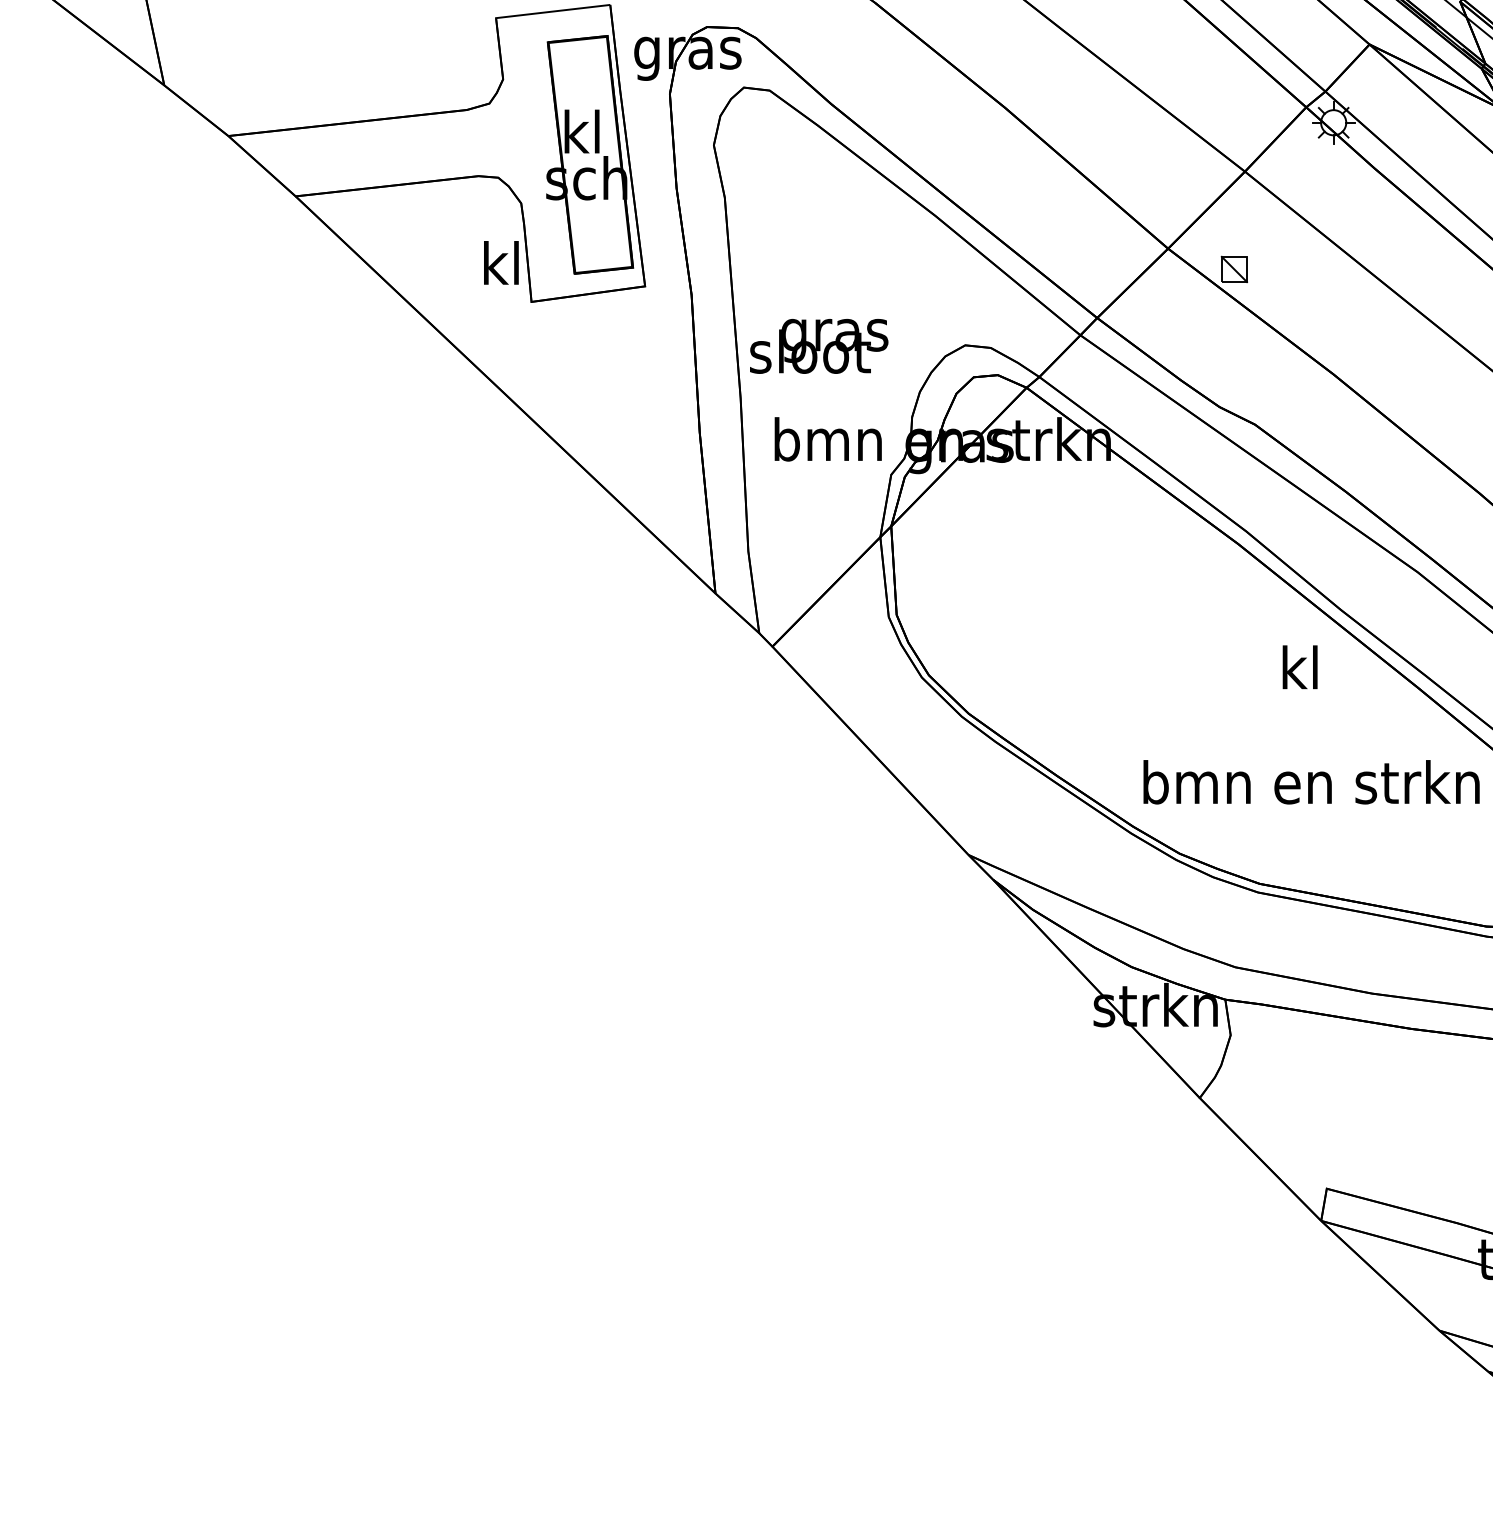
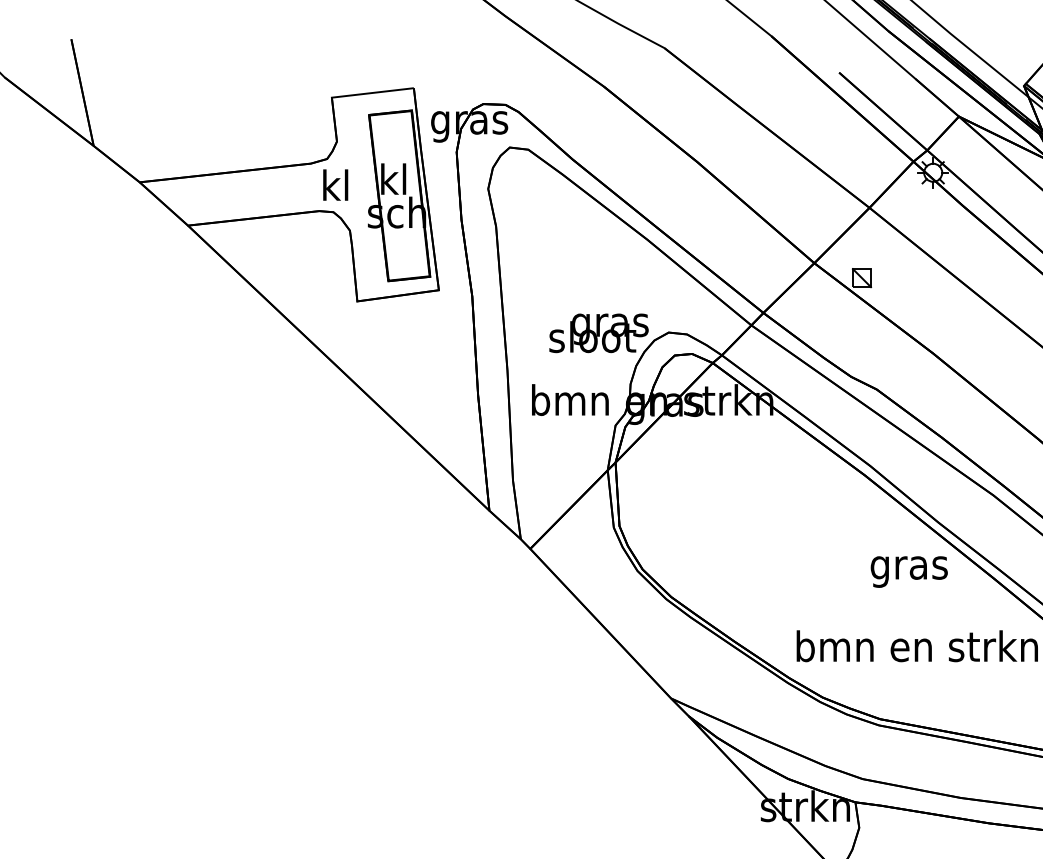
text: (501, 262) -> (335, 184), moved
text: (819, 346) -> (599, 333), moved
text: (1300, 672) -> (909, 567), kl -> gras

